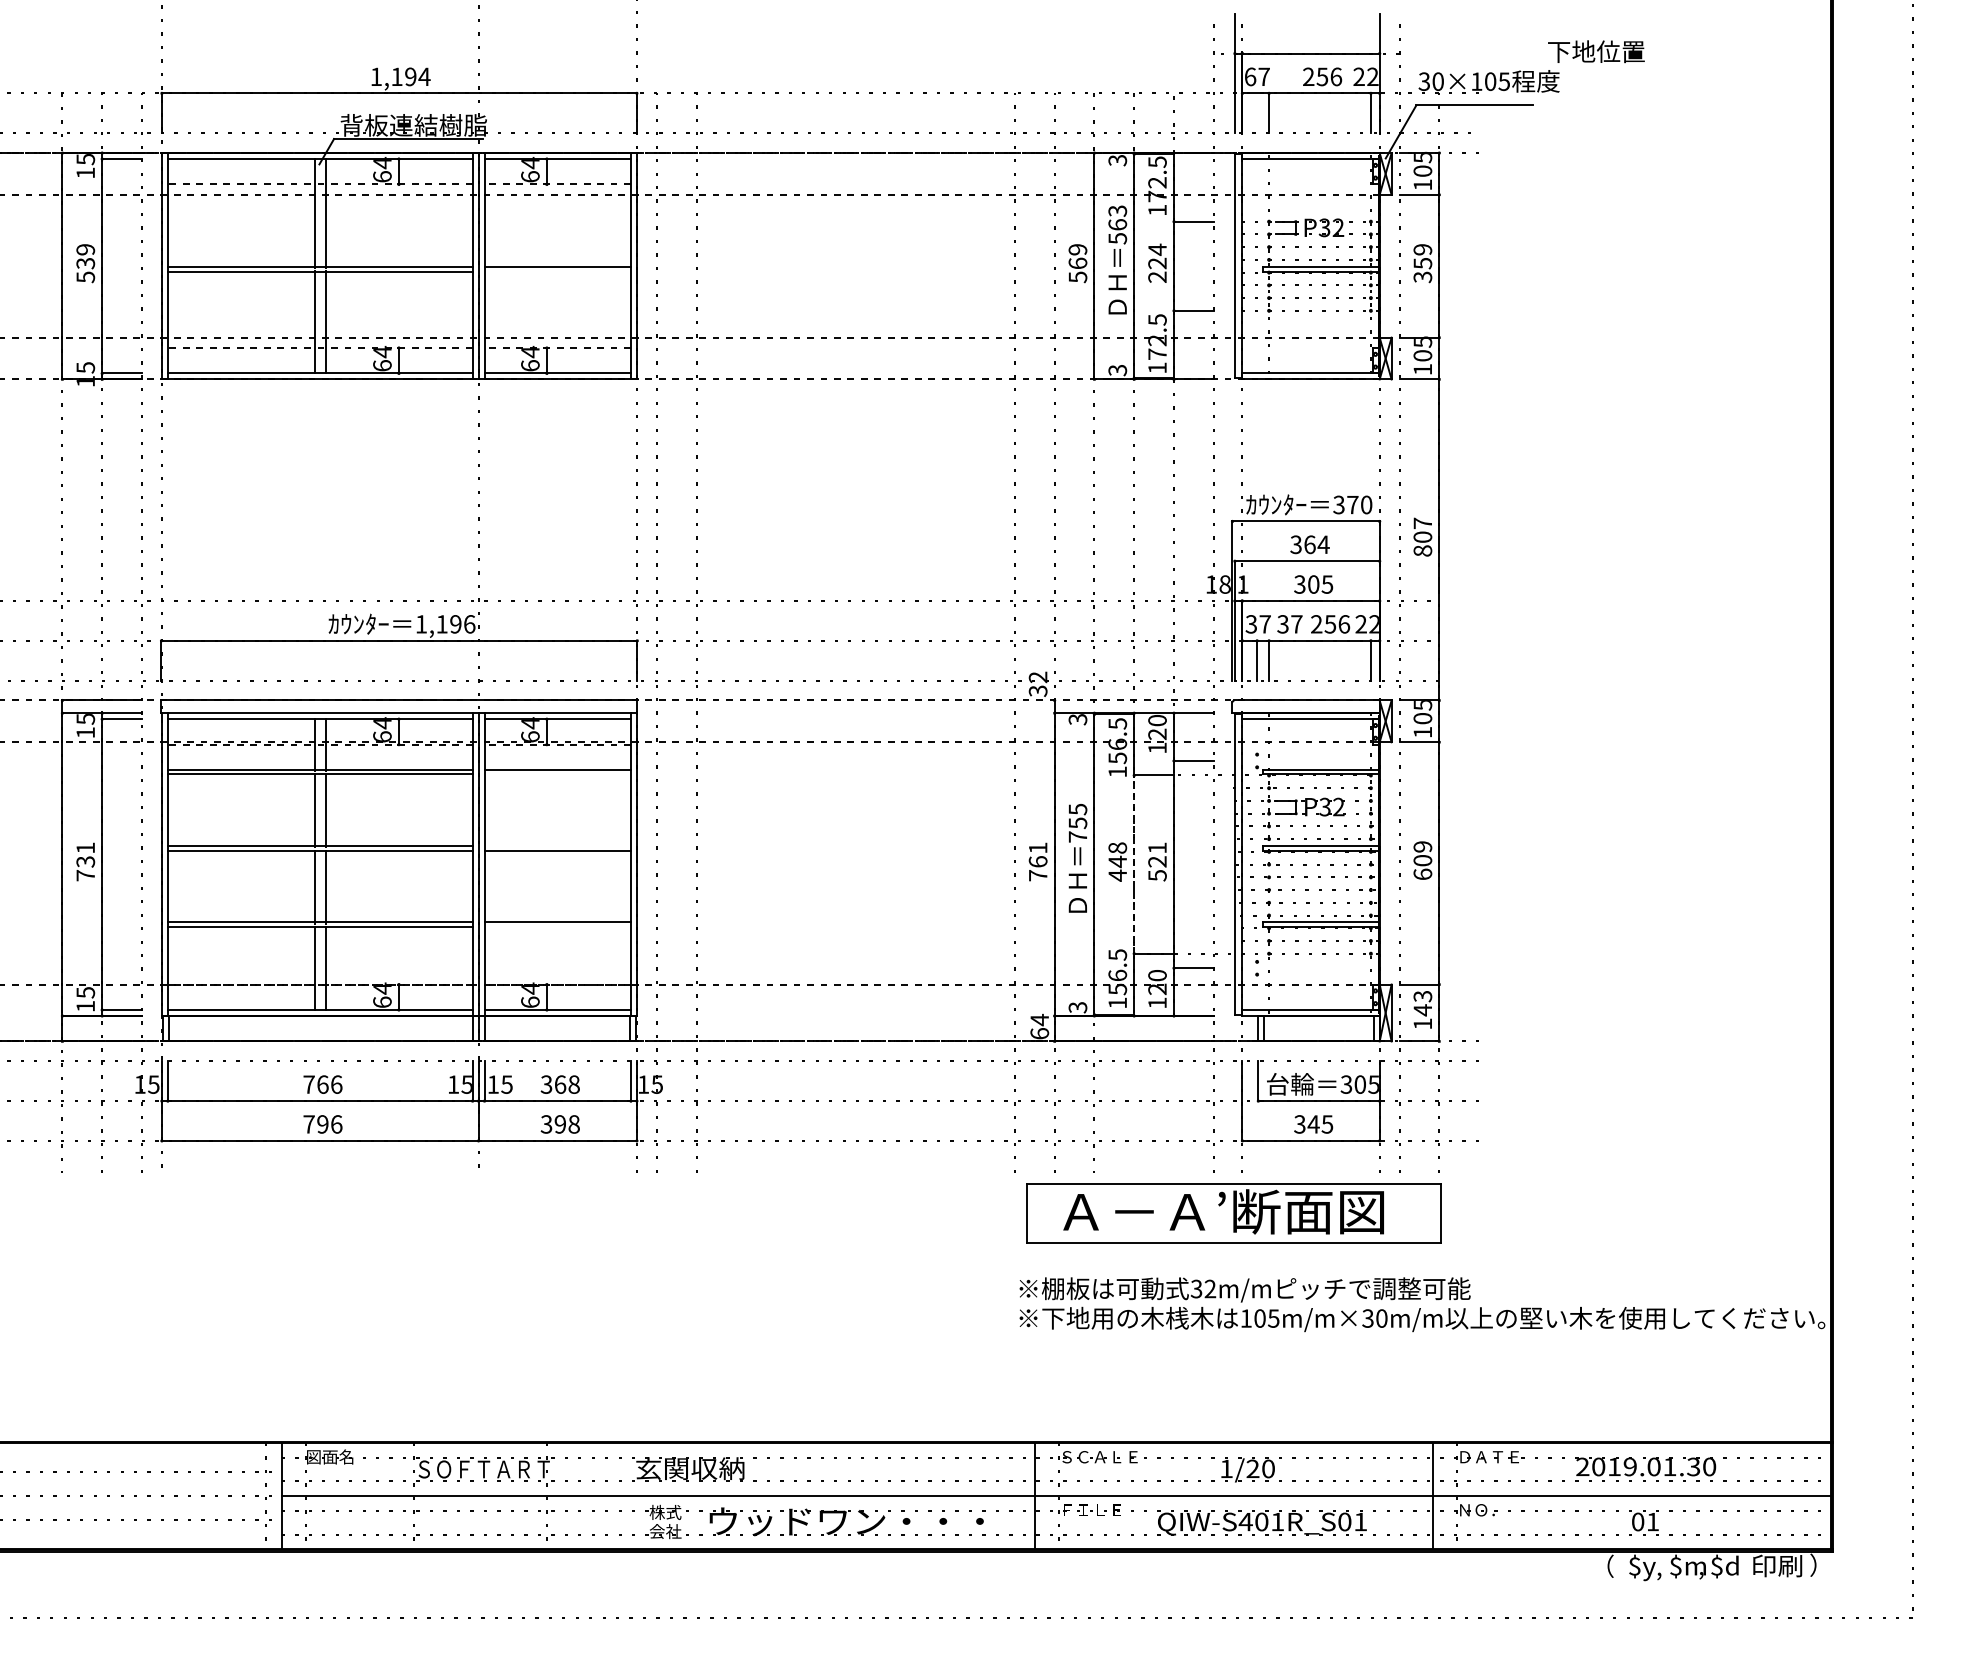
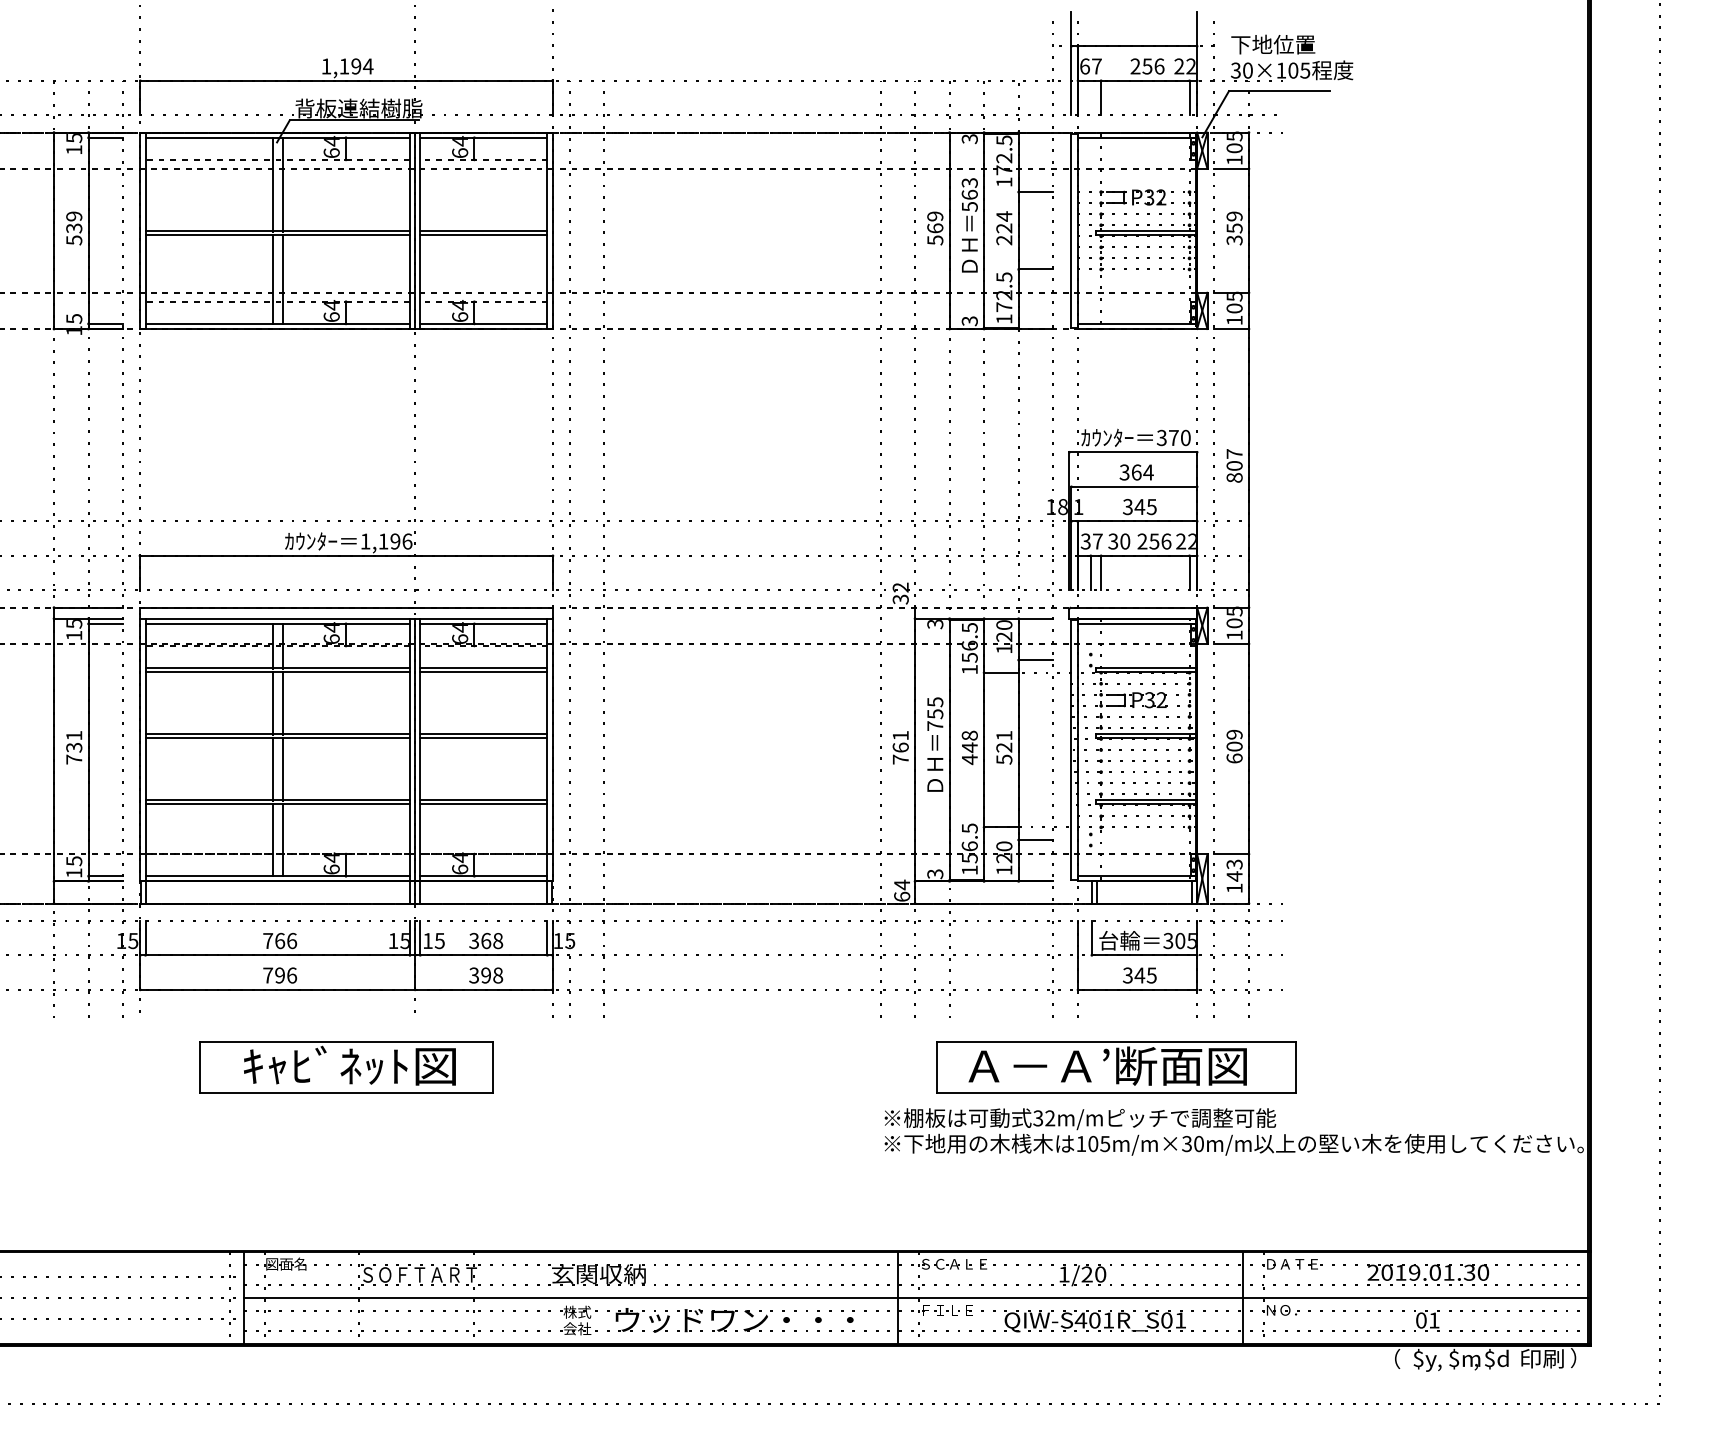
text: (1596, 51) -> (1273, 44), moved
line: (557, 271) -> (483, 235), added
text: (1313, 584) -> (1139, 506), 305 -> 345
text: (1296, 624) -> (1124, 541), 37 -> 30
line: (557, 774) -> (483, 671), added
line: (557, 846) -> (483, 734), added
line: (1134, 864) -> (984, 749), dashed -> solid
line: (557, 927) -> (483, 804), added
part: (1233, 1213) -> (1116, 1067), moved
part: (398, 1230) -> (345, 1067), added

